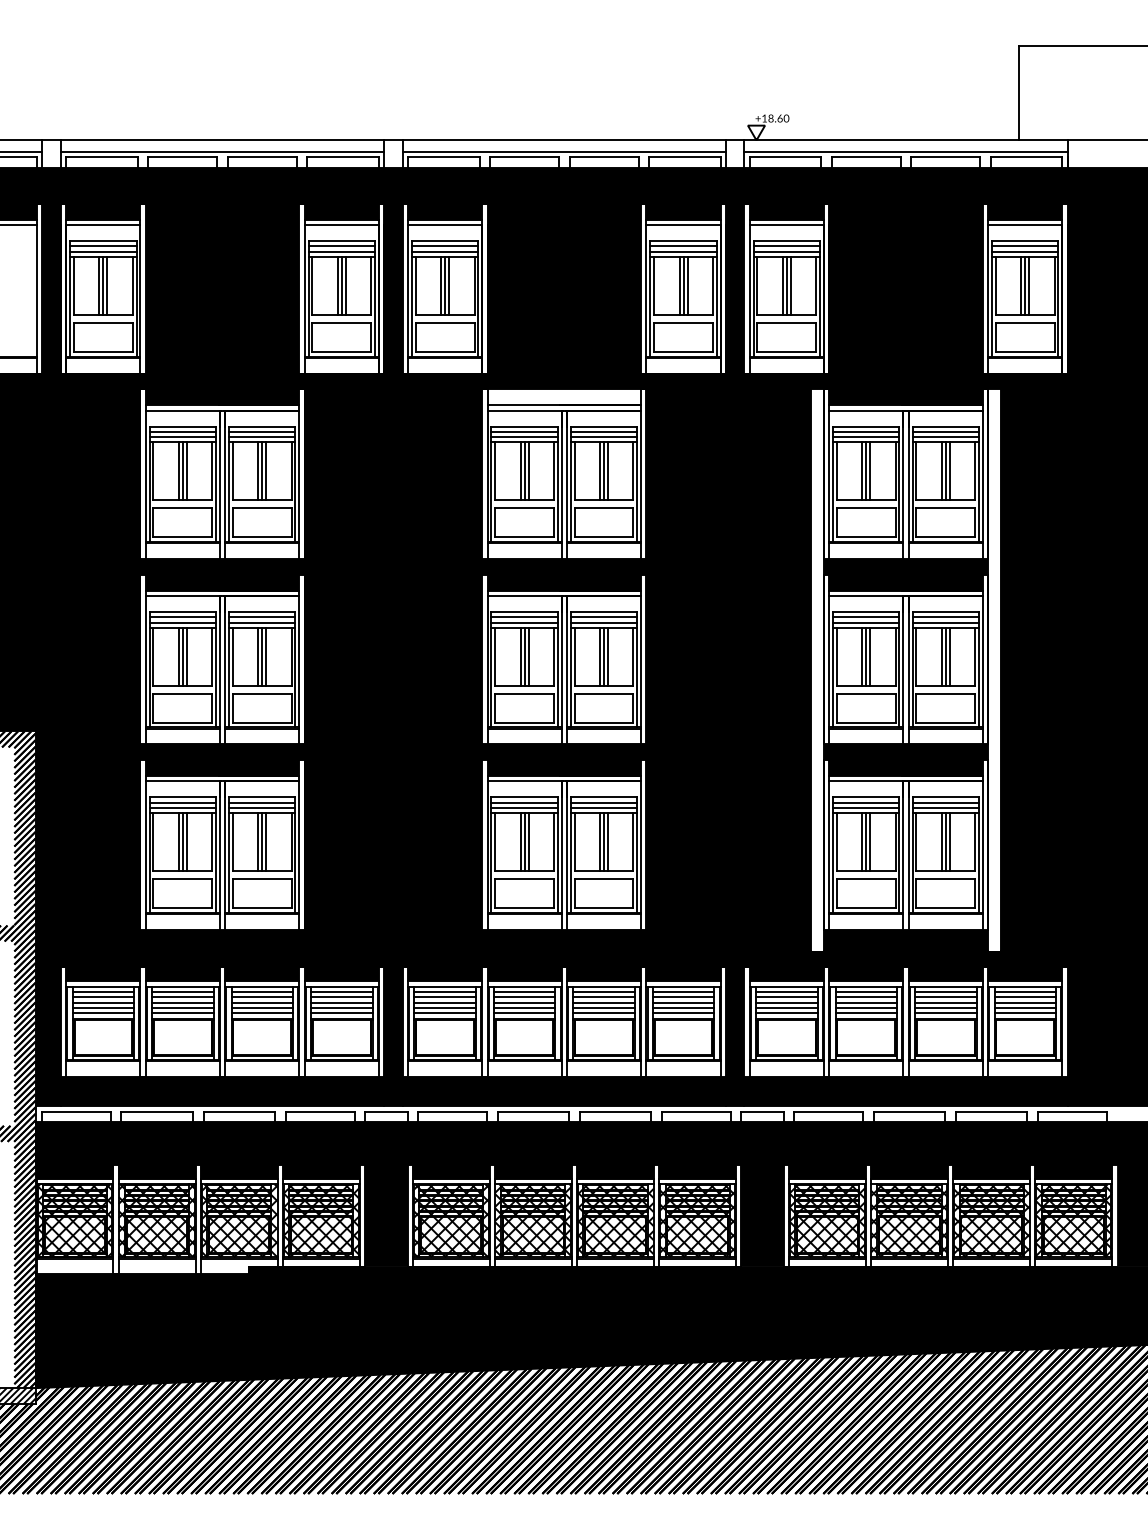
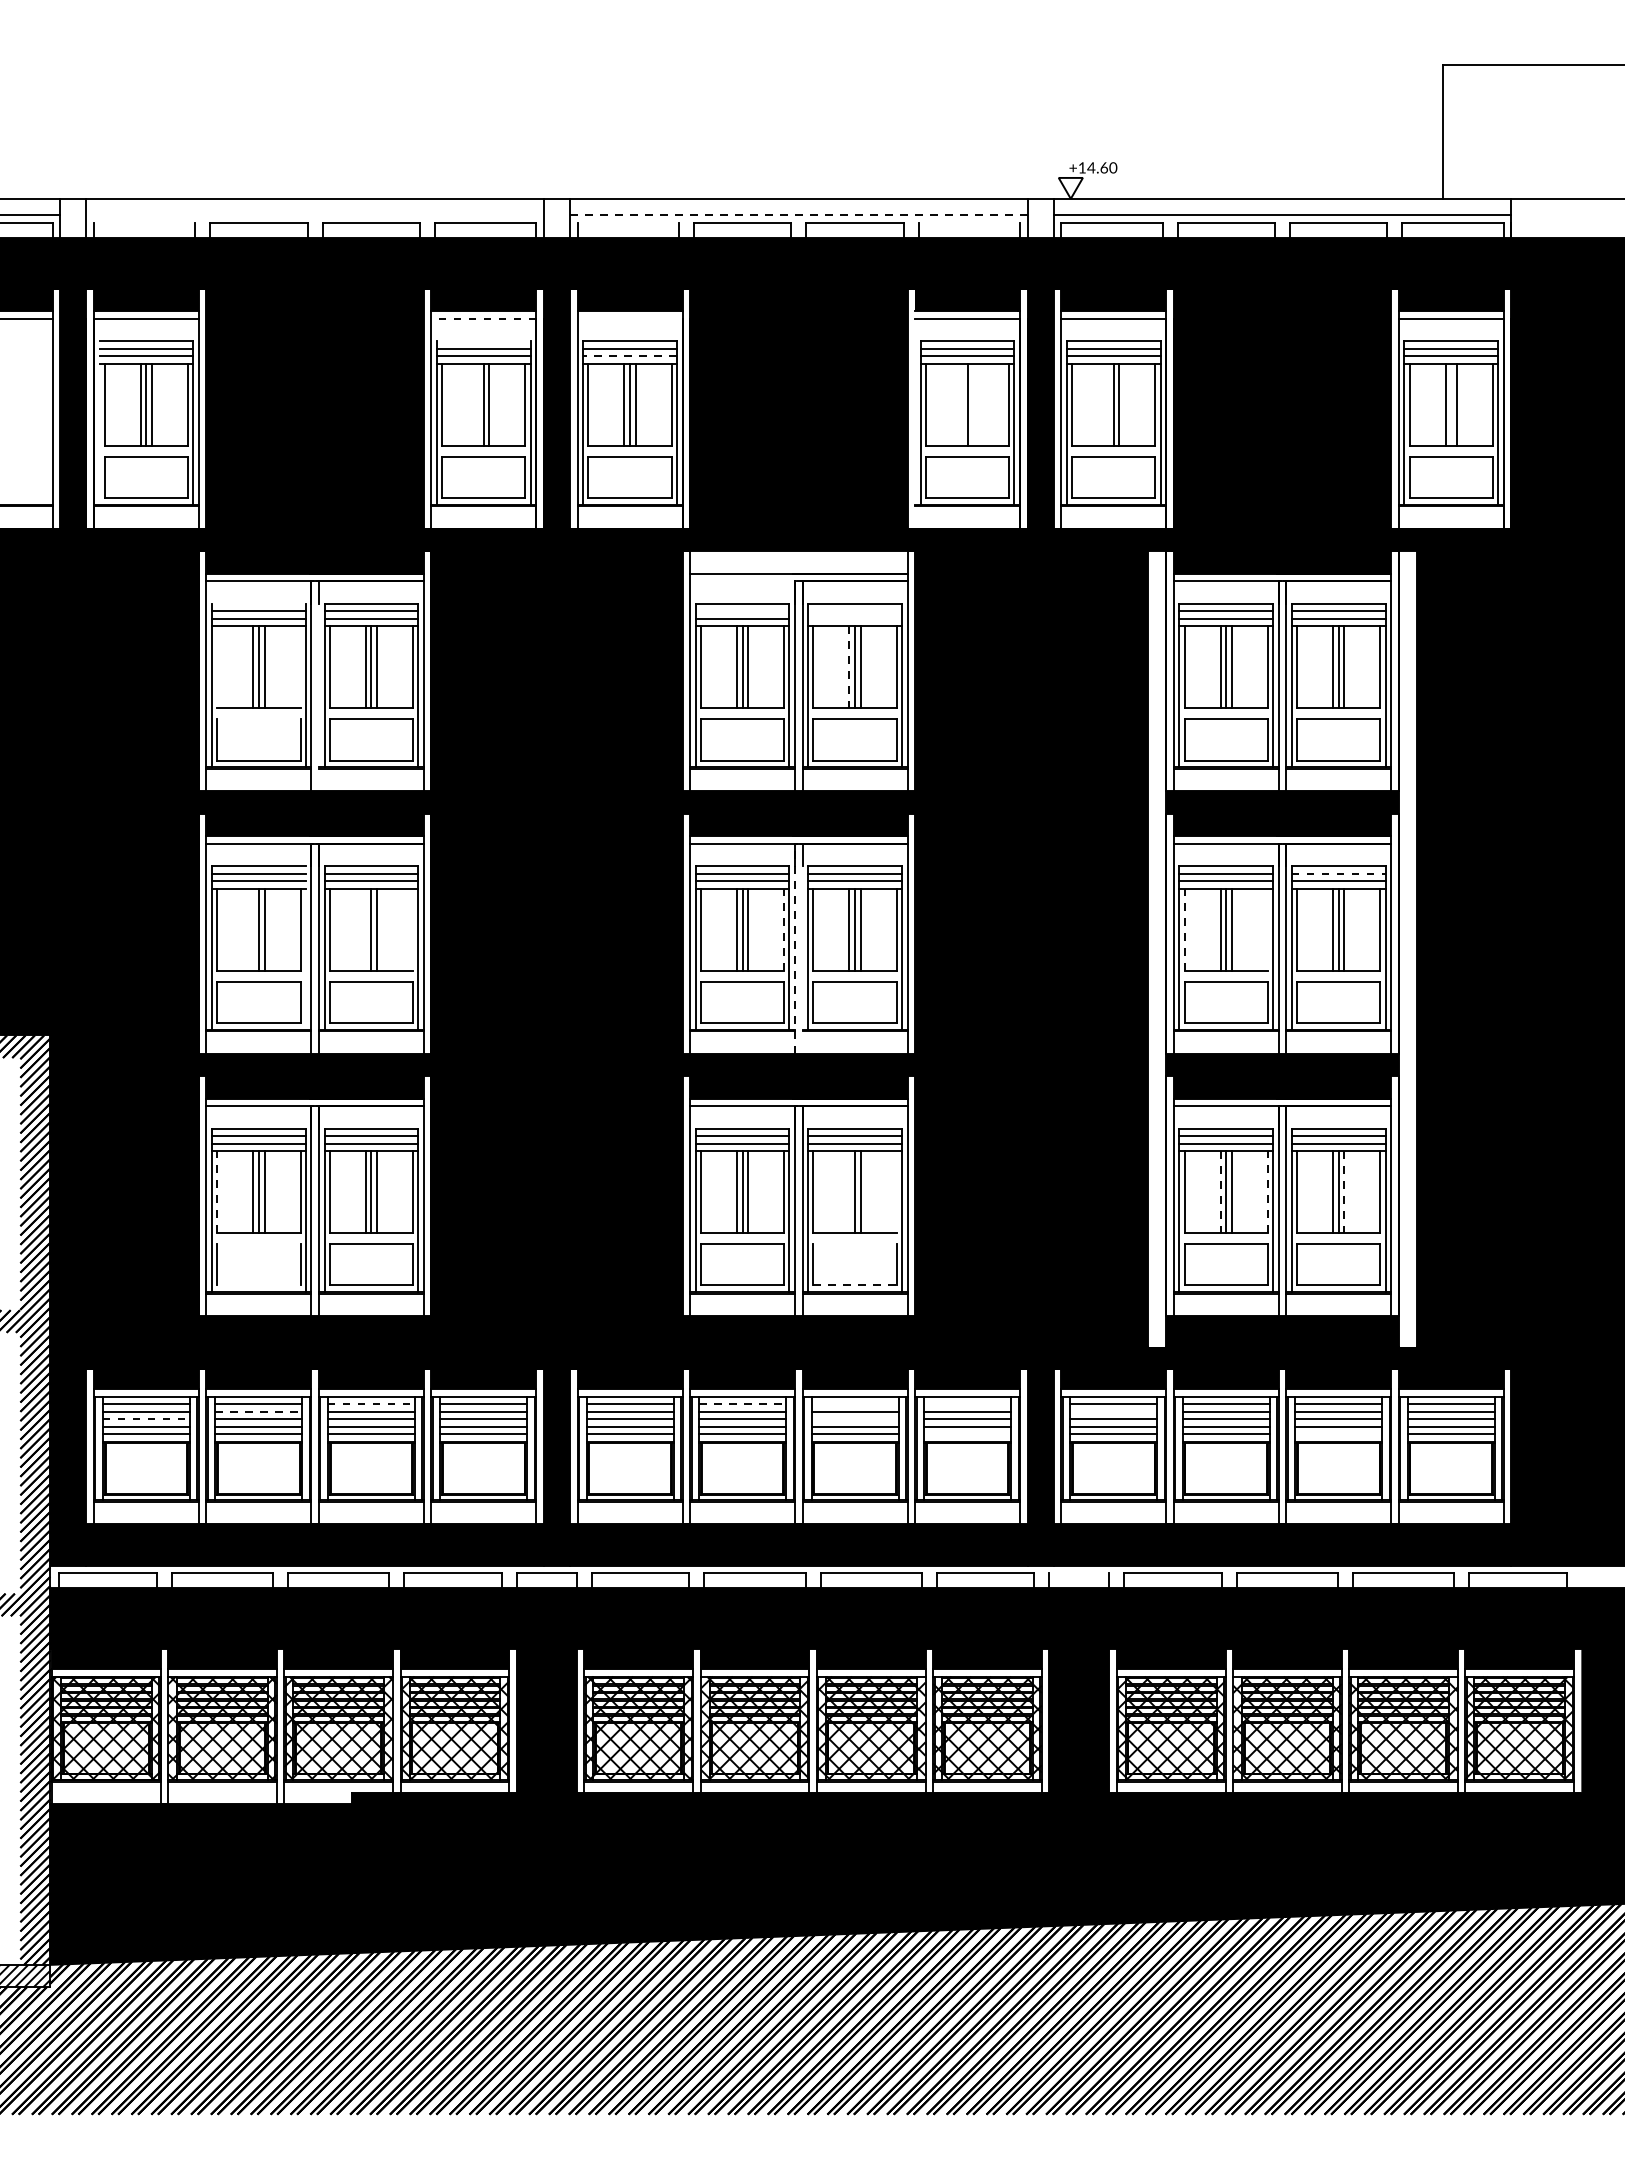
text: (771, 118) -> (1091, 167), +18.60 -> +14.60
line: (222, 152) -> (314, 215), removed
line: (564, 152) -> (798, 215), solid -> dashed
line: (102, 157) -> (144, 222), removed
line: (443, 157) -> (627, 222), removed
line: (684, 157) -> (969, 222), removed
line: (341, 224) -> (483, 318), solid -> dashed
line: (444, 224) -> (629, 318), removed
line: (341, 241) -> (483, 341), removed
line: (445, 251) -> (630, 356), solid -> dashed
line: (338, 285) -> (478, 404), removed
line: (679, 285) -> (961, 404), removed
line: (687, 285) -> (973, 404), removed
line: (783, 285) -> (1108, 404), removed
line: (1025, 285) -> (1451, 404), removed
line: (646, 288) -> (915, 408), removed
line: (70, 298) -> (99, 422), removed
line: (525, 410) -> (743, 581), removed
line: (182, 426) -> (258, 603), removed
line: (524, 431) -> (742, 611), removed
line: (603, 431) -> (854, 611), removed
line: (603, 436) -> (854, 618), removed
line: (153, 471) -> (217, 667), removed
line: (212, 471) -> (300, 667), removed
line: (600, 471) -> (849, 667), solid -> dashed
line: (224, 484) -> (318, 686), removed
line: (182, 508) -> (258, 719), removed
line: (945, 617) -> (1338, 873), solid -> dashed
line: (179, 656) -> (253, 929), removed
line: (258, 656) -> (365, 929), removed
line: (291, 656) -> (412, 929), removed
line: (554, 656) -> (784, 929), solid -> dashed
line: (836, 656) -> (1184, 929), solid -> dashed
line: (895, 656) -> (1267, 929), removed
line: (215, 669) -> (305, 947), removed
line: (561, 670) -> (795, 948), solid -> dashed
line: (566, 670) -> (802, 948), removed
line: (600, 841) -> (849, 1191), removed
line: (633, 841) -> (896, 1191), removed
line: (153, 842) -> (217, 1192), solid -> dashed
line: (862, 842) -> (1220, 1192), solid -> dashed
line: (895, 842) -> (1267, 1192), solid -> dashed
line: (949, 842) -> (1344, 1192), solid -> dashed
line: (182, 879) -> (258, 1244), removed
line: (603, 879) -> (854, 1244), removed
line: (182, 908) -> (258, 1285), removed
line: (604, 908) -> (855, 1285), solid -> dashed
line: (262, 992) -> (371, 1404), solid -> dashed
line: (525, 992) -> (743, 1404), solid -> dashed
line: (603, 992) -> (854, 1404), removed
line: (683, 992) -> (967, 1404), removed
line: (183, 997) -> (259, 1411), solid -> dashed
line: (786, 997) -> (1113, 1411), removed
line: (103, 1002) -> (146, 1419), solid -> dashed
line: (603, 1002) -> (854, 1419), removed
line: (683, 1013) -> (967, 1434), removed
line: (945, 1013) -> (1338, 1434), removed
line: (762, 1111) -> (1079, 1573), removed

